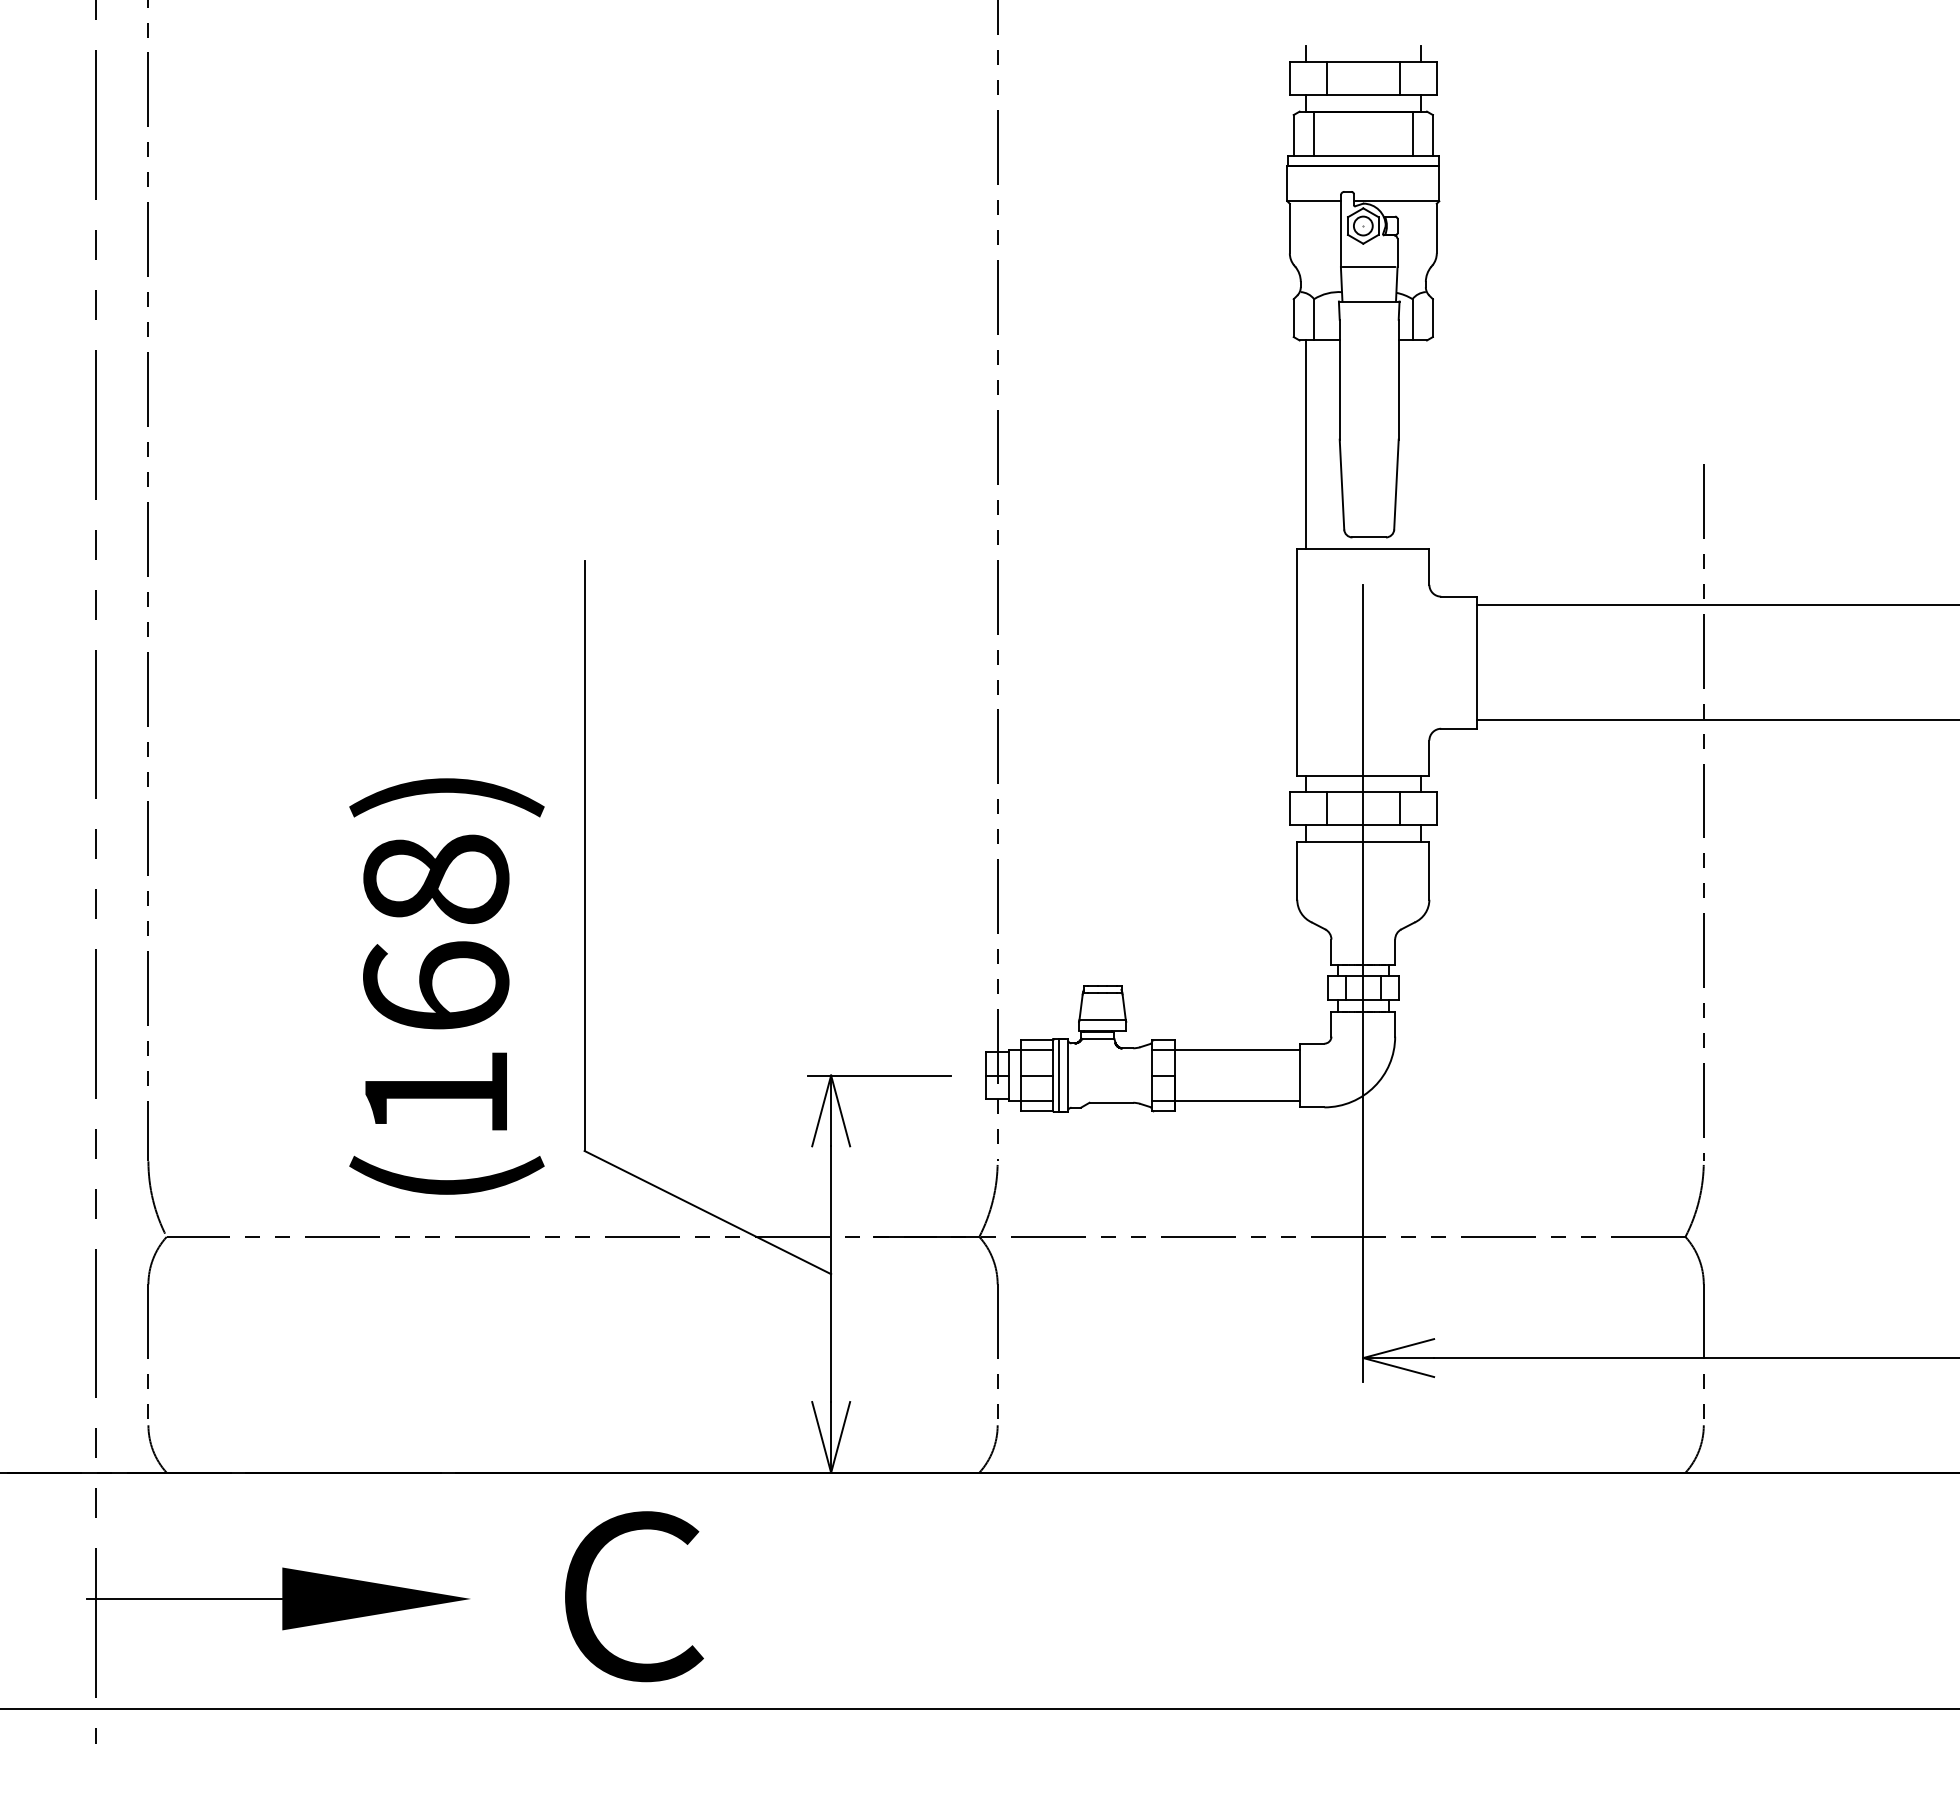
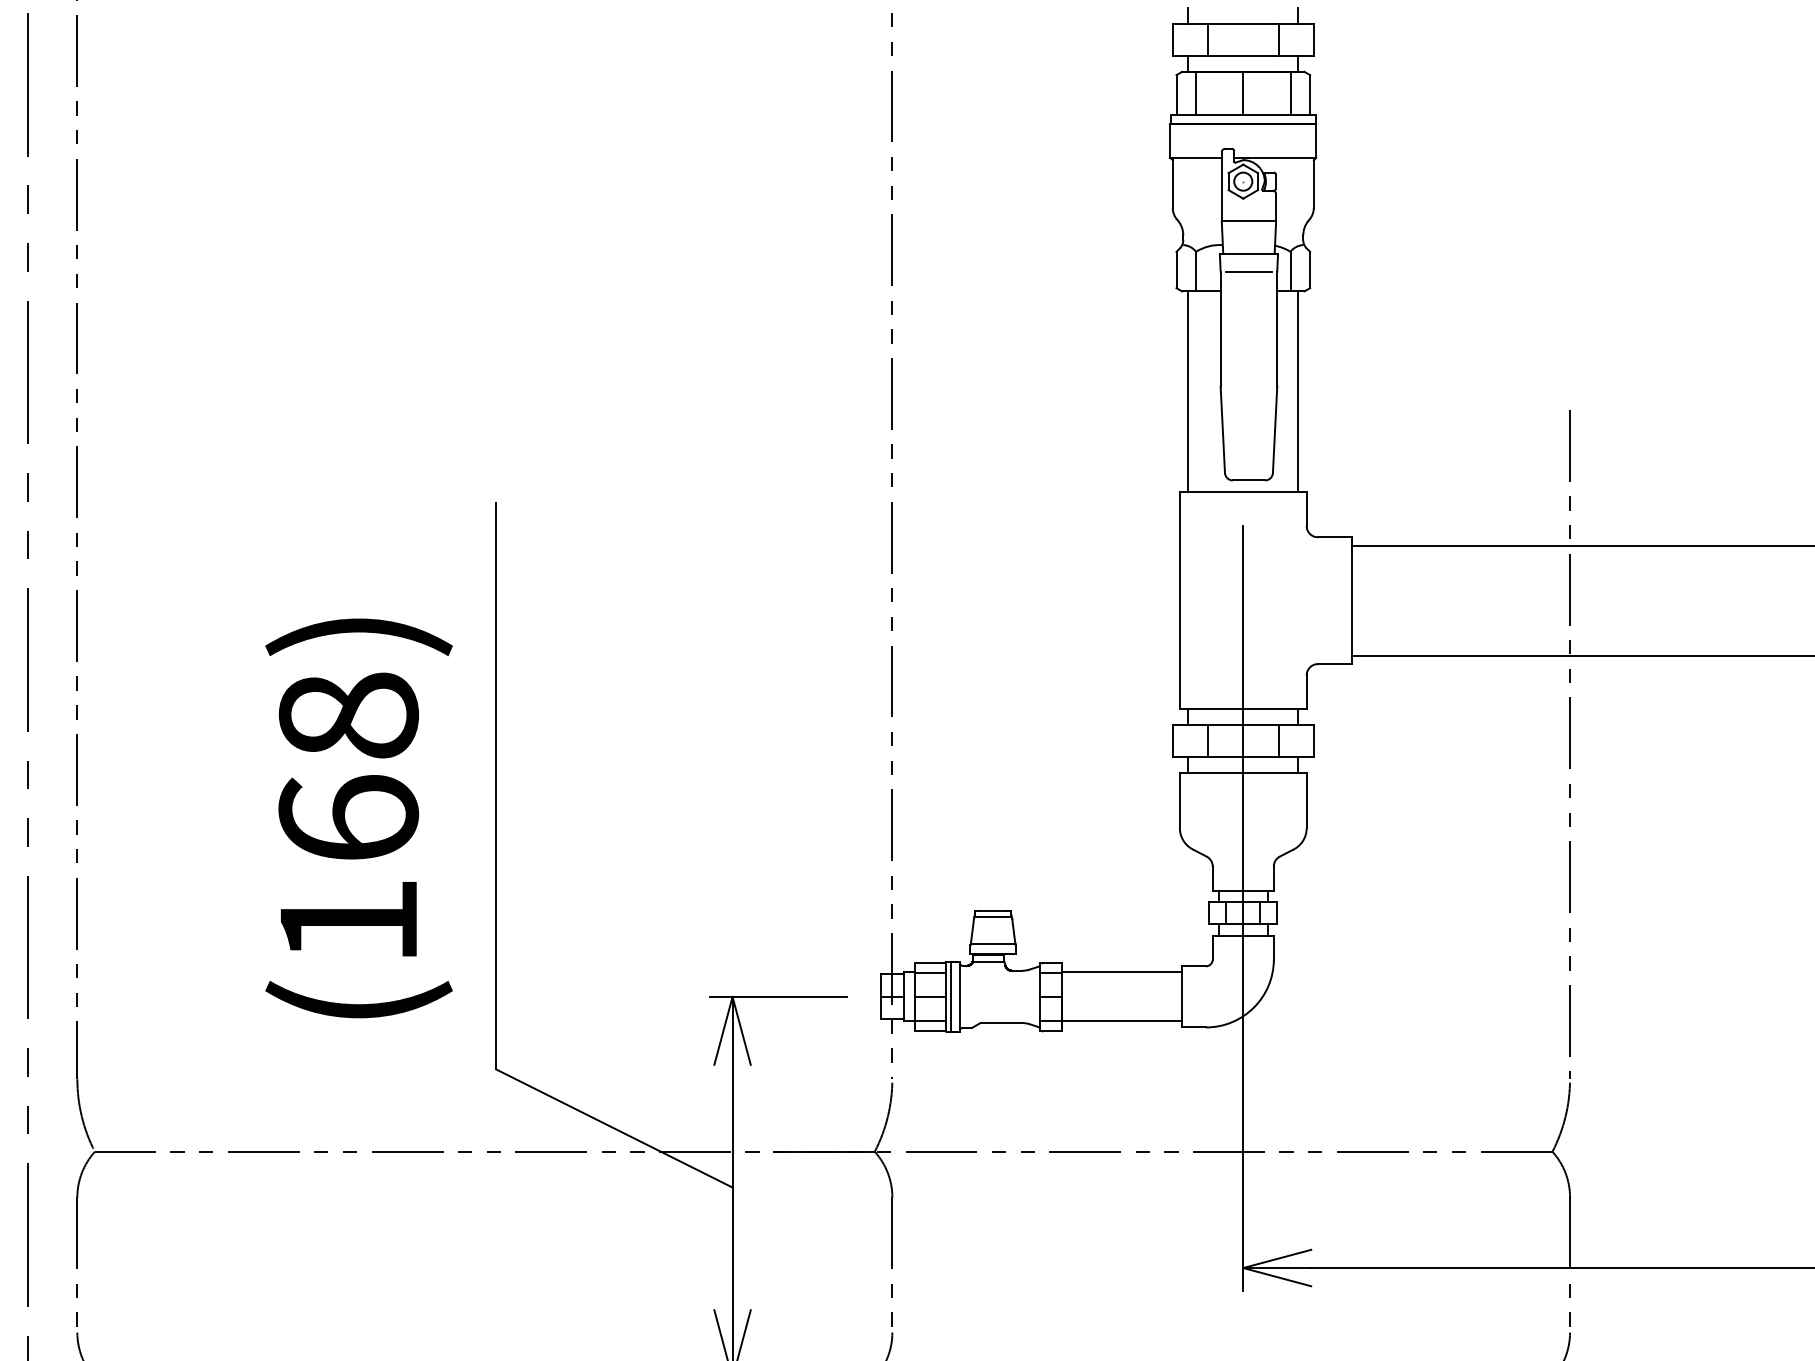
line: (1363, 133) -> (1243, 92), added
line: (1368, 319) -> (1248, 271), added
line: (1420, 444) -> (1298, 391), added
text: (446, 986) -> (358, 818), moved

